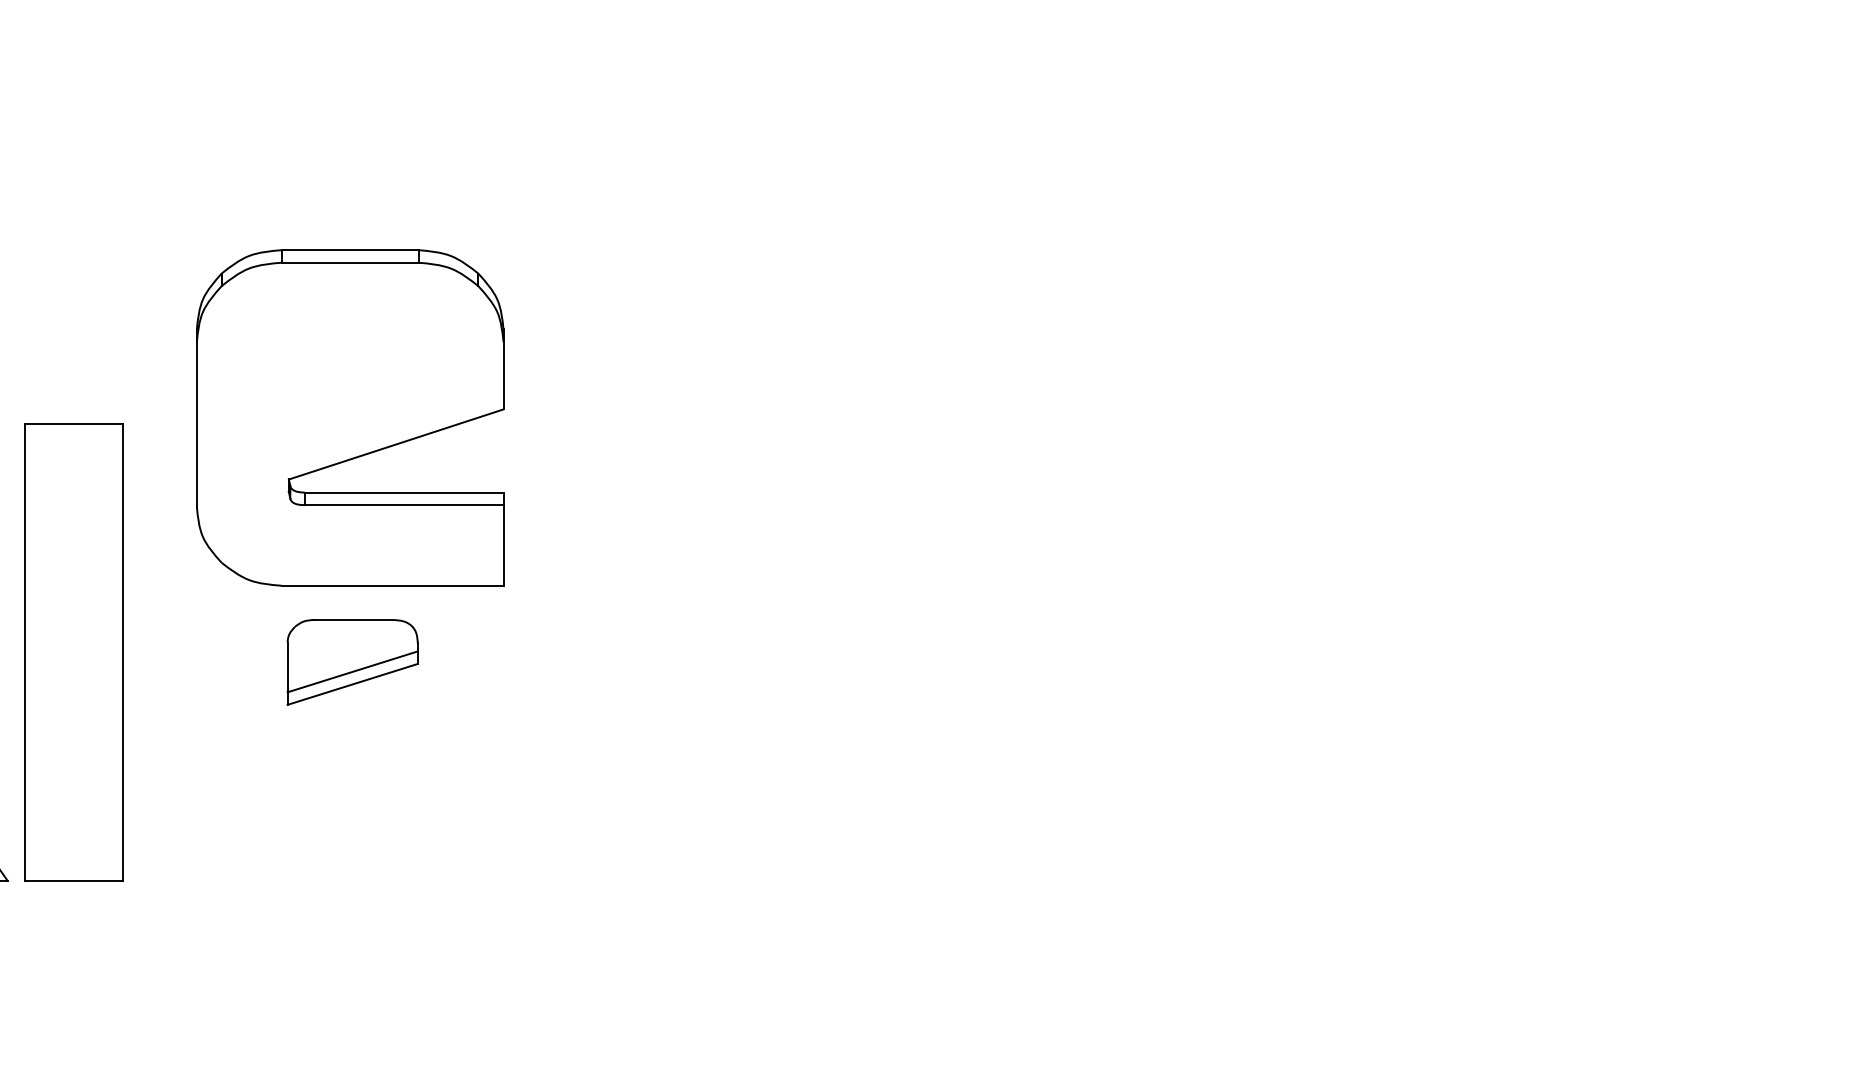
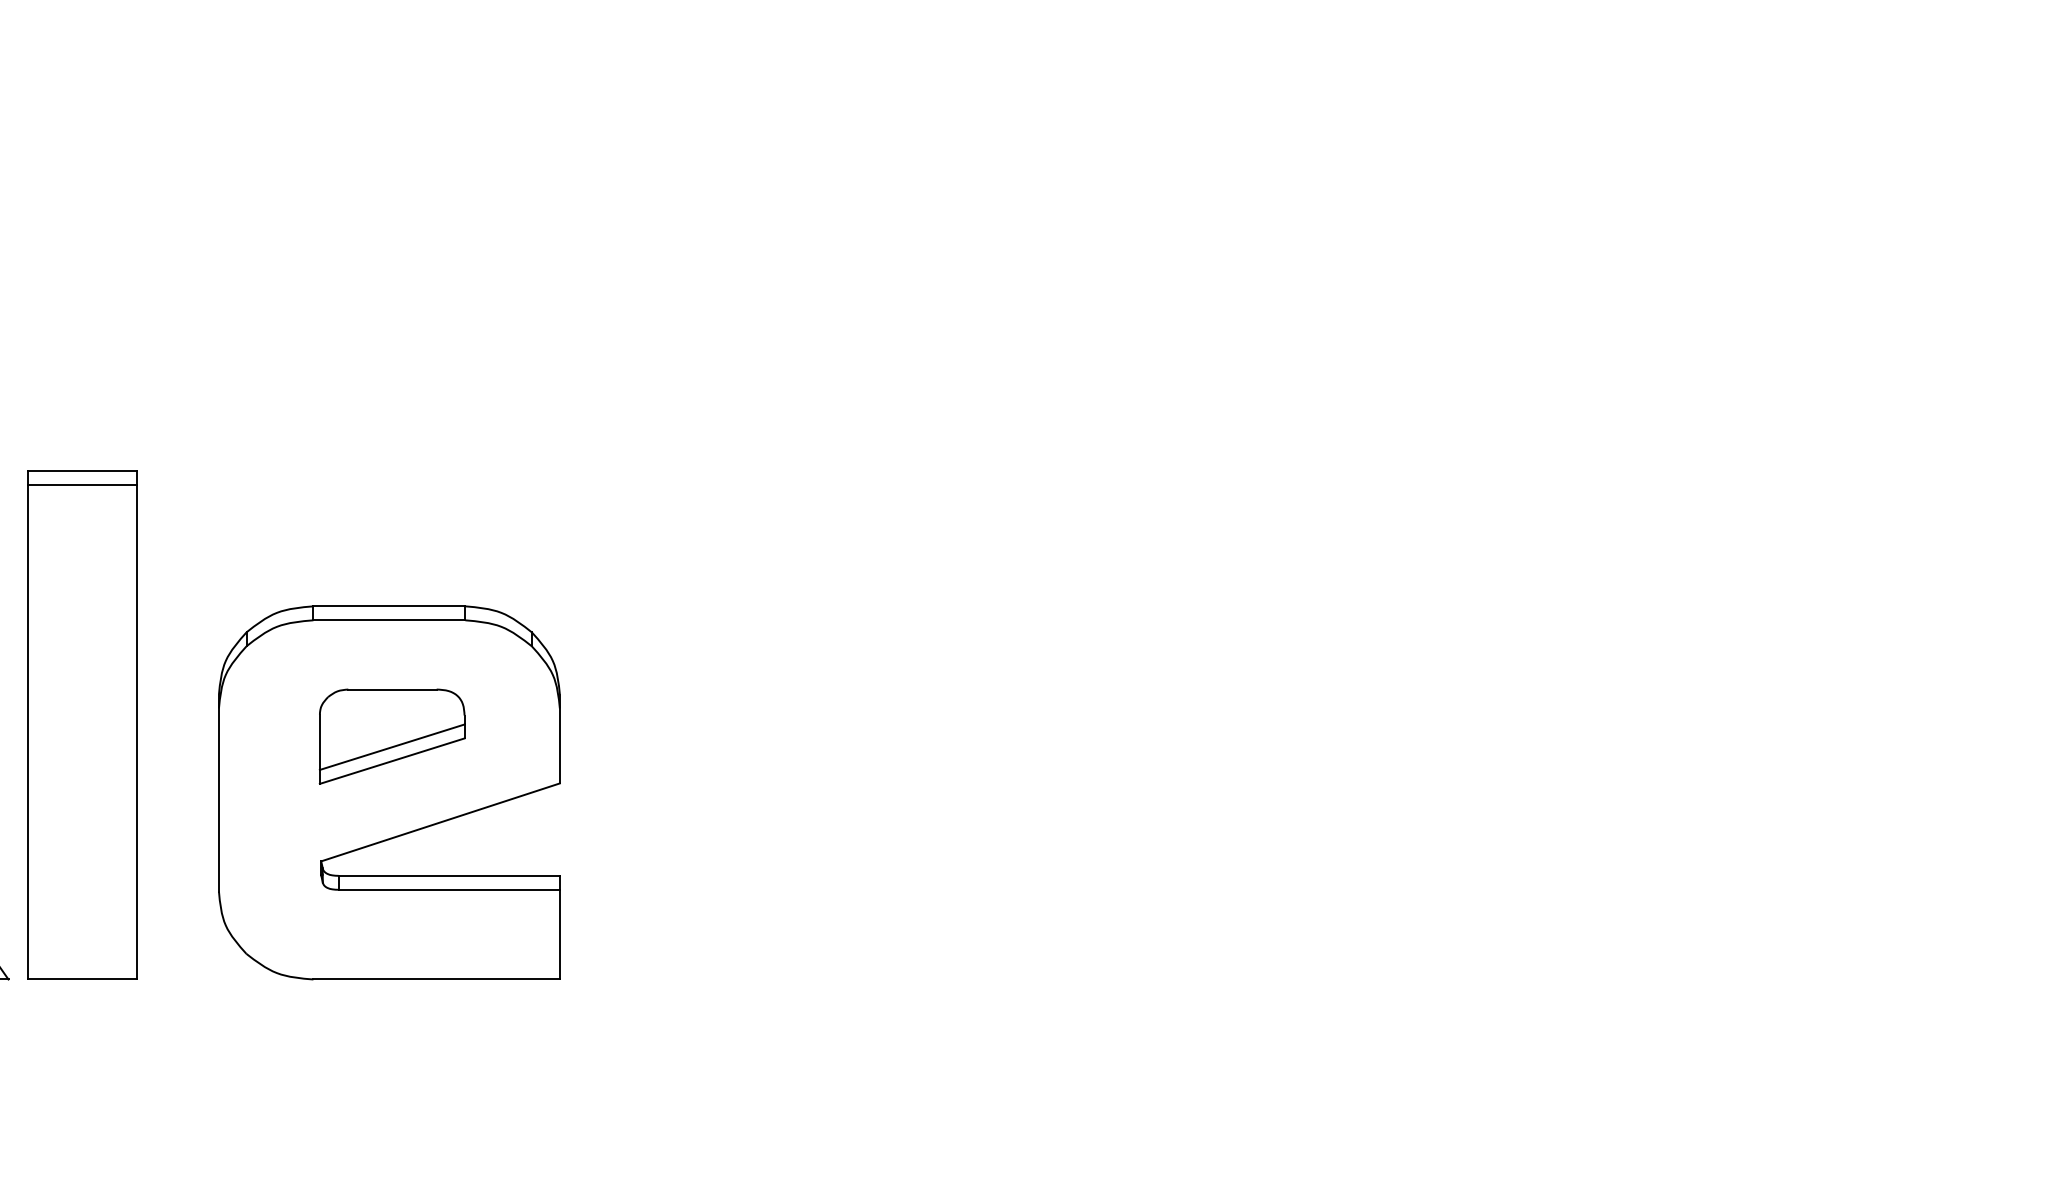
part: (350, 417) -> (389, 792), moved
line: (74, 436) -> (82, 485), added

